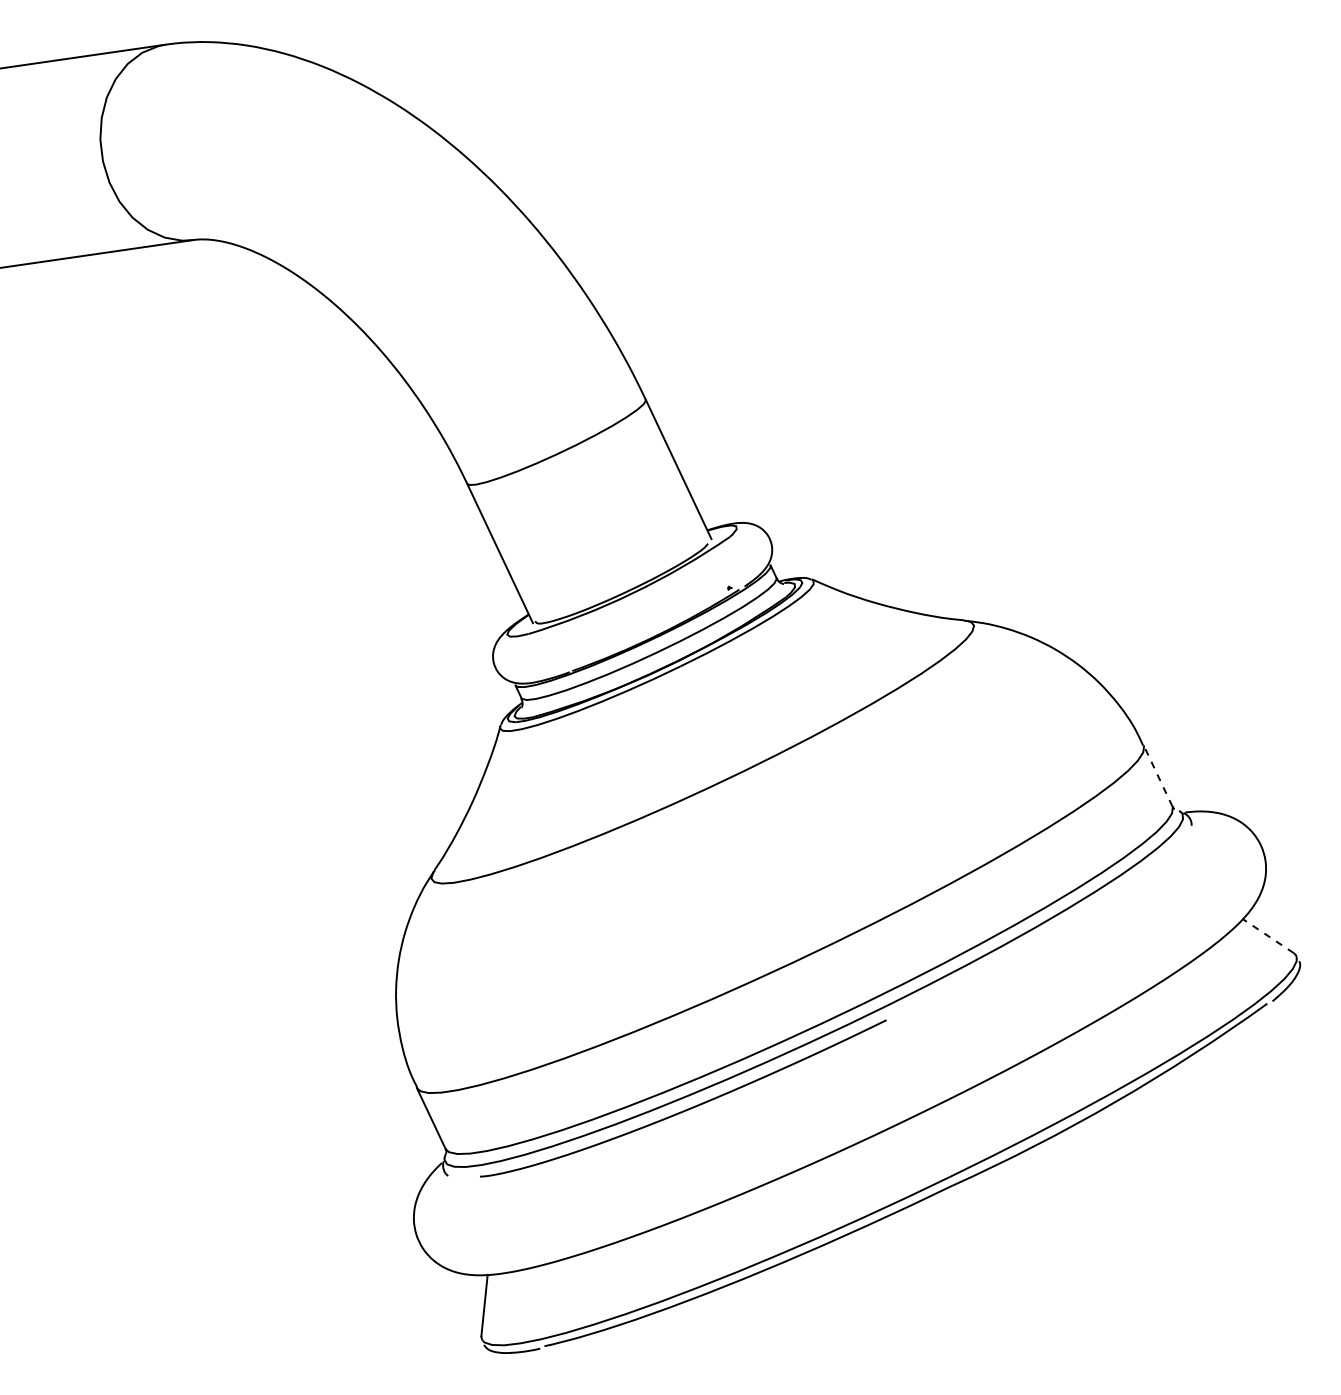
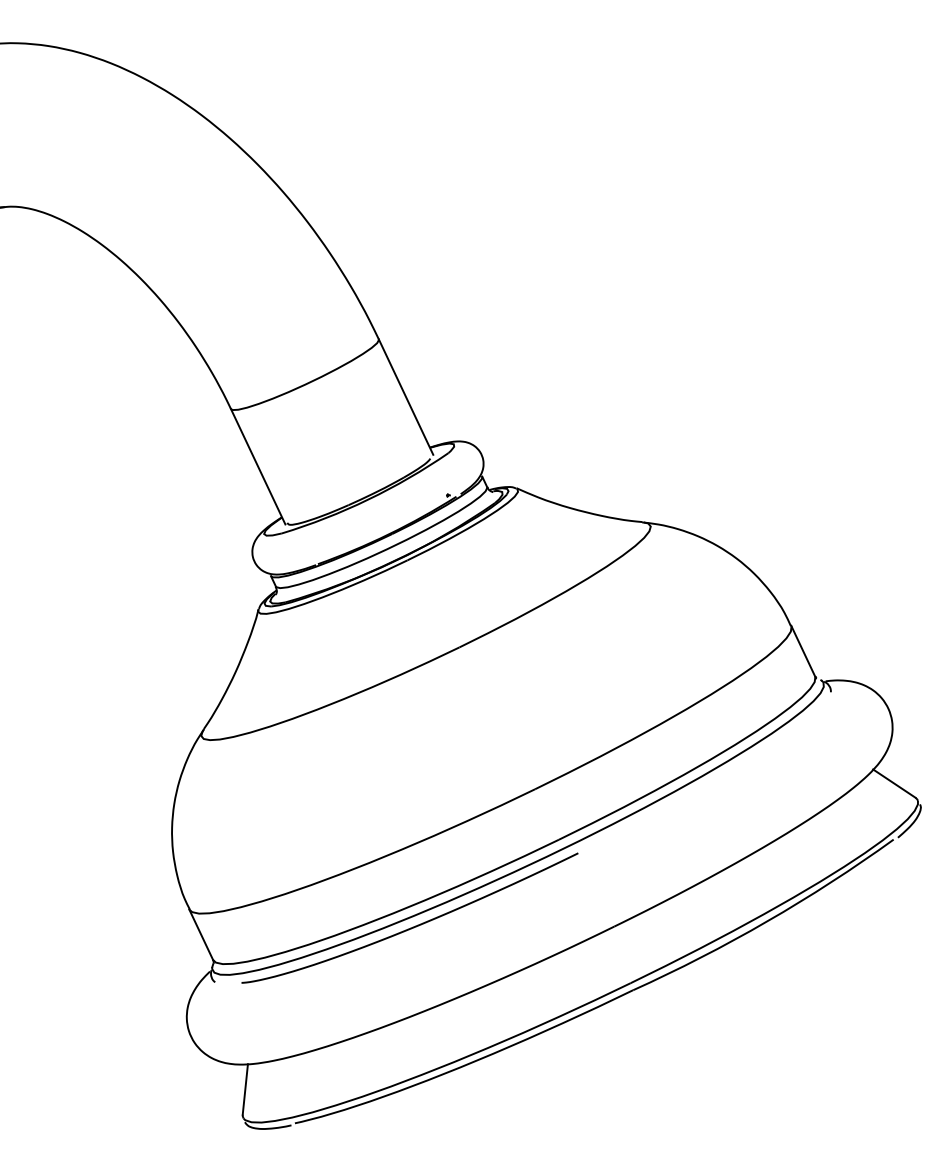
line: (1158, 775) -> (803, 650), dashed -> solid
line: (1268, 936) -> (894, 783), dashed -> solid

